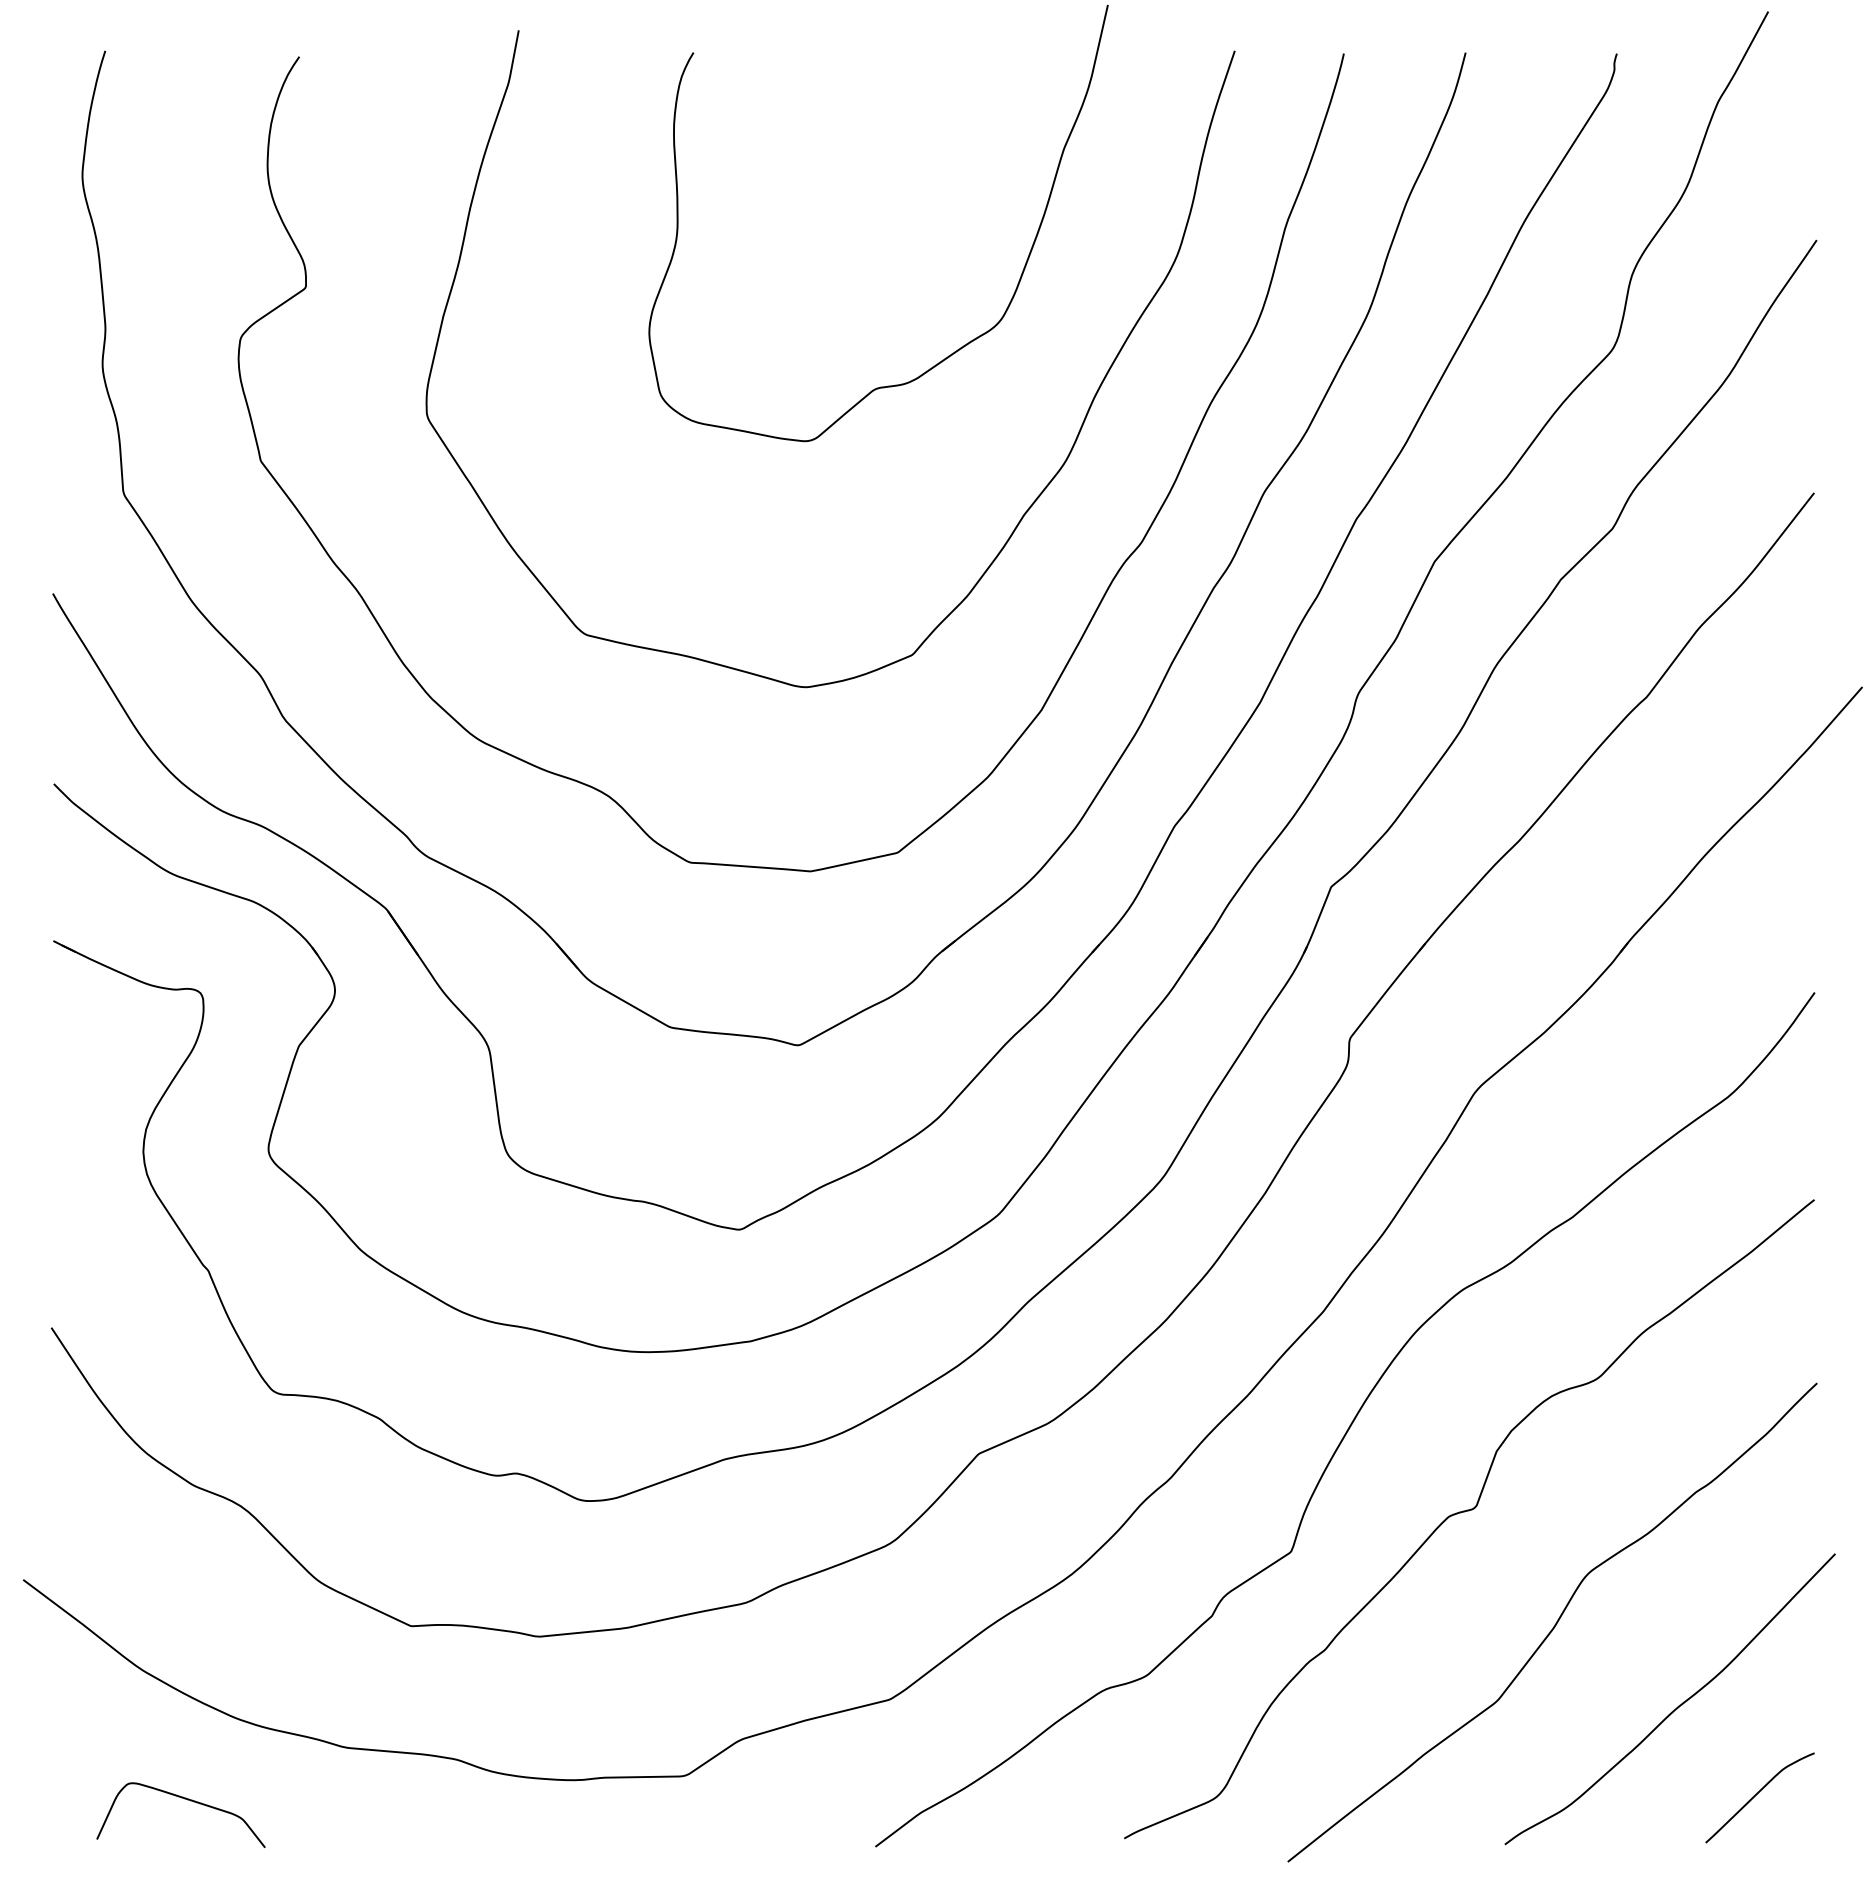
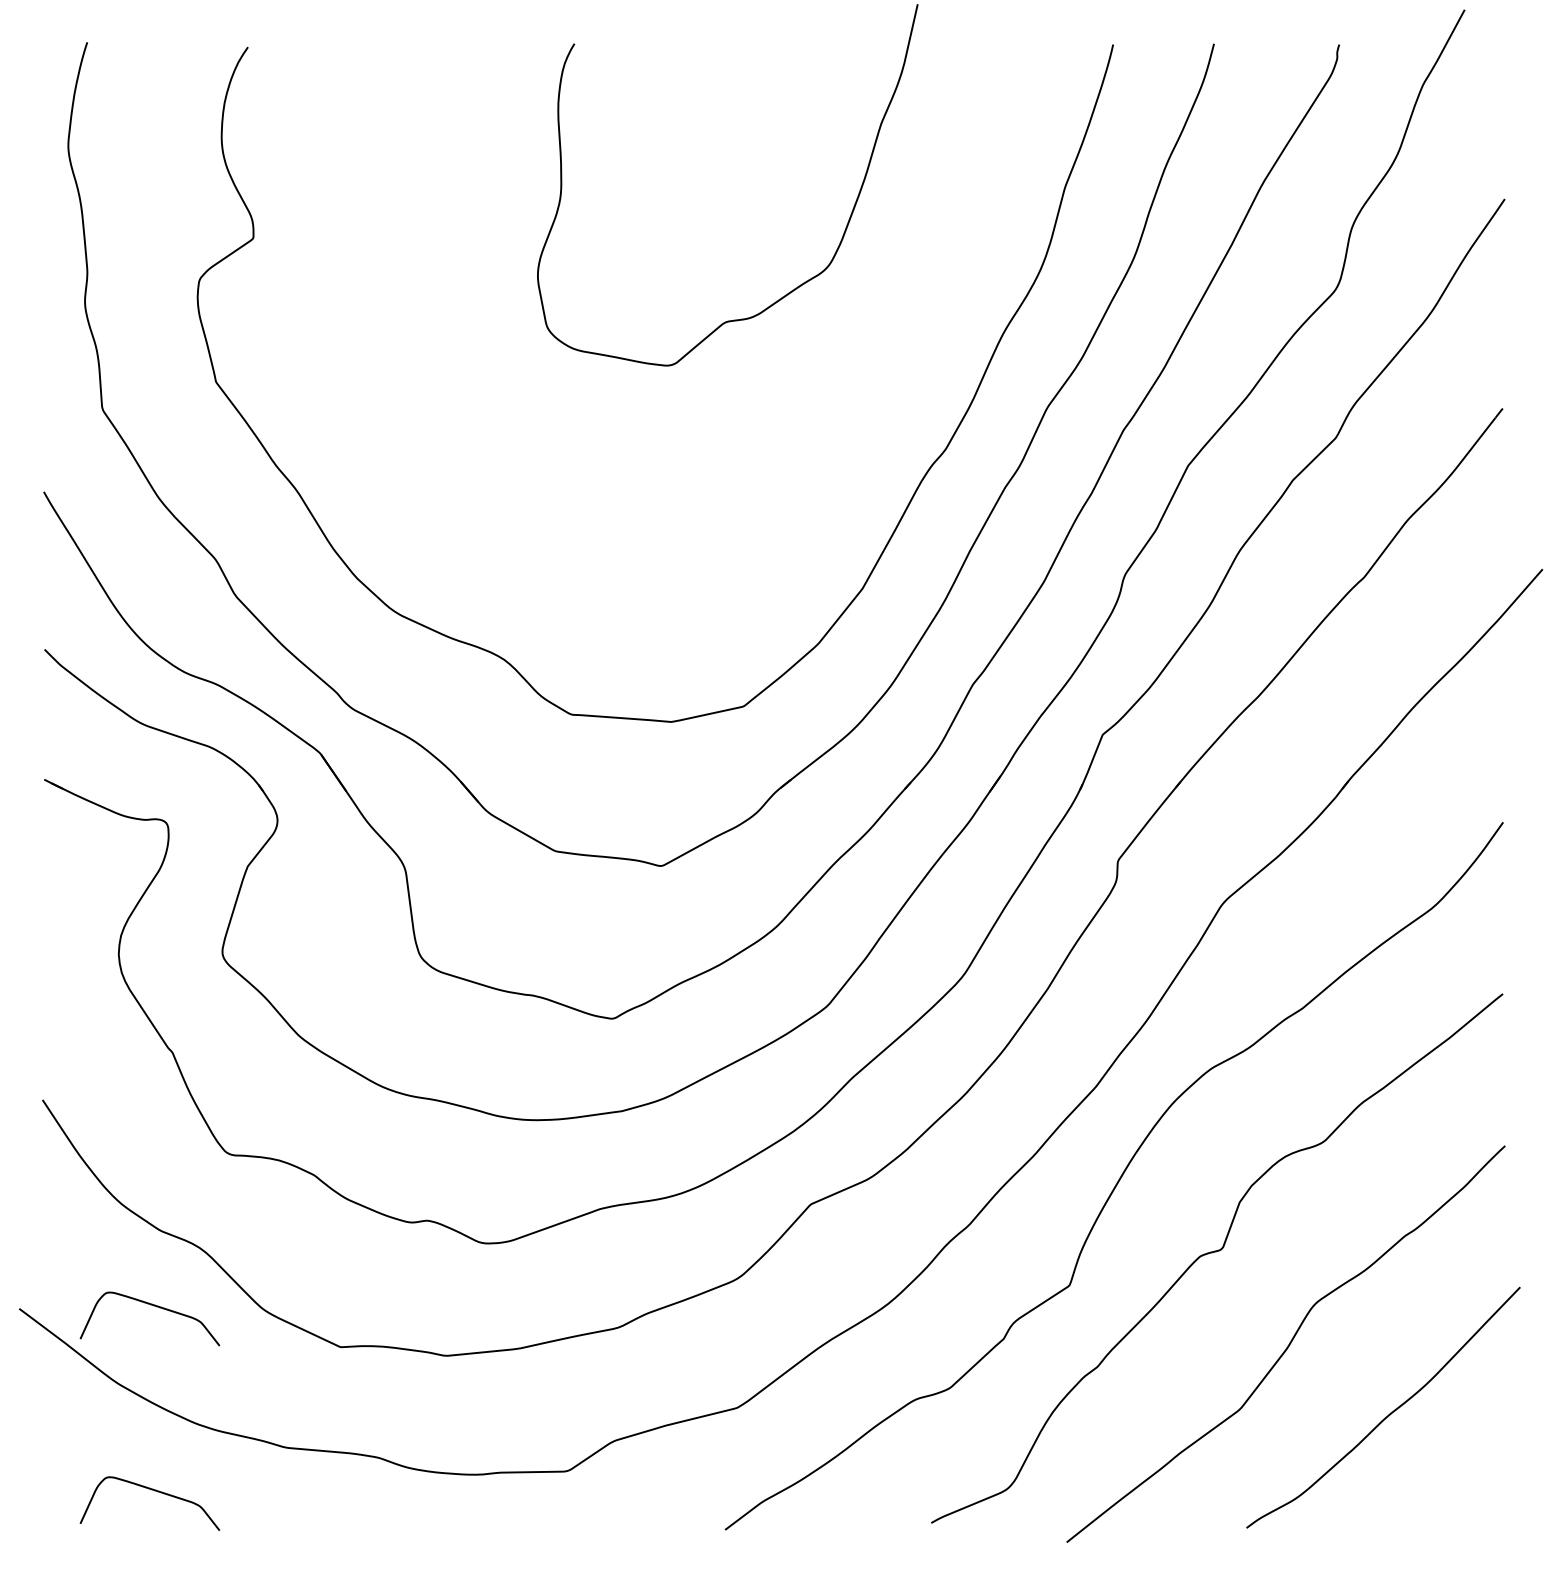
curve: (1024, 512) -> (848, 424), removed
curve: (184, 1576) -> (152, 1306), added
curve: (1757, 1794) -> (1455, 1486), removed

